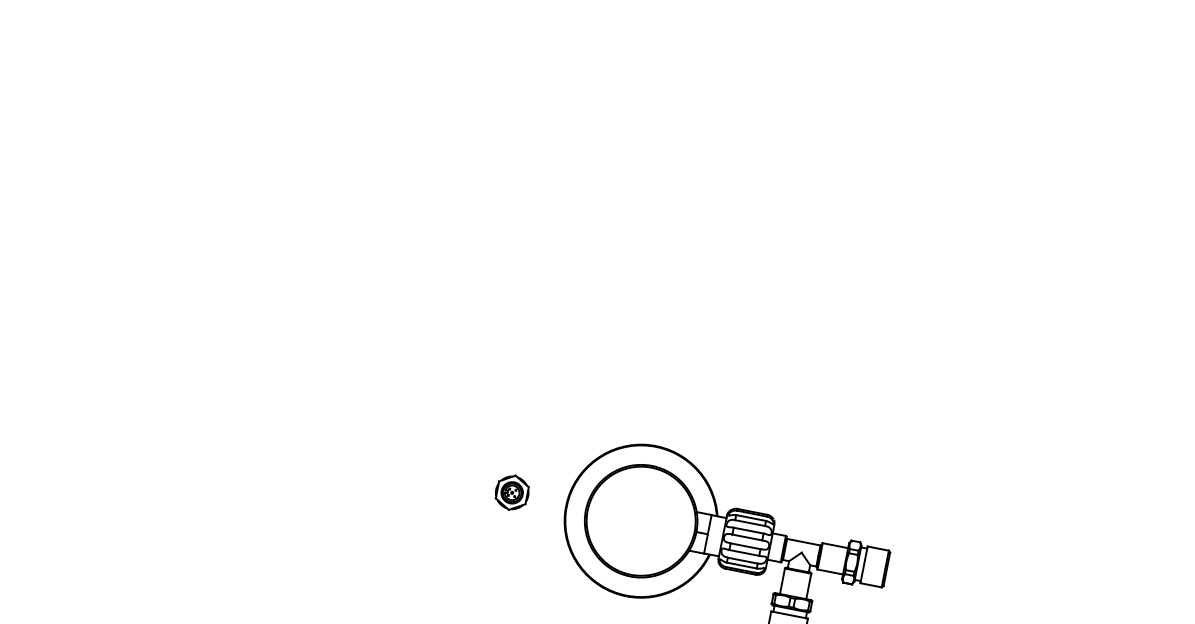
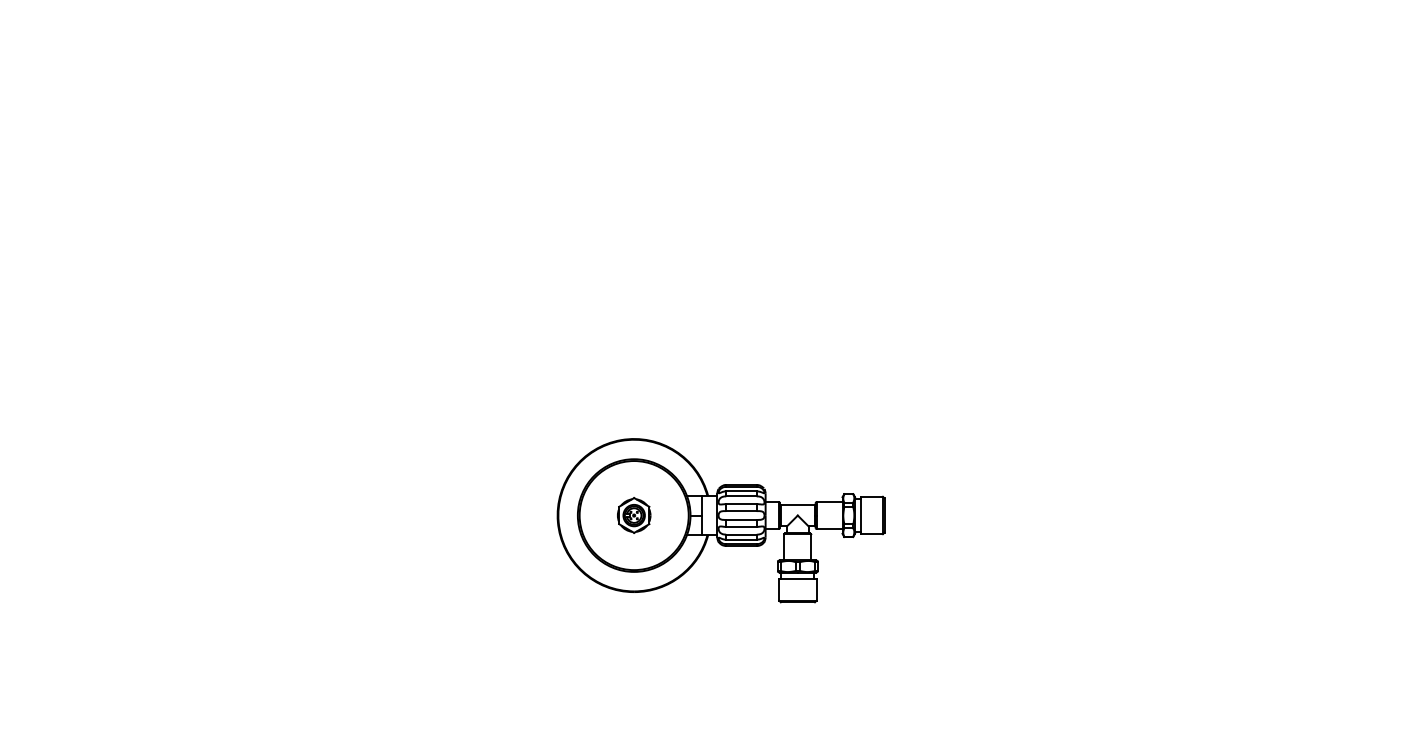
part: (512, 492) -> (634, 515), moved

